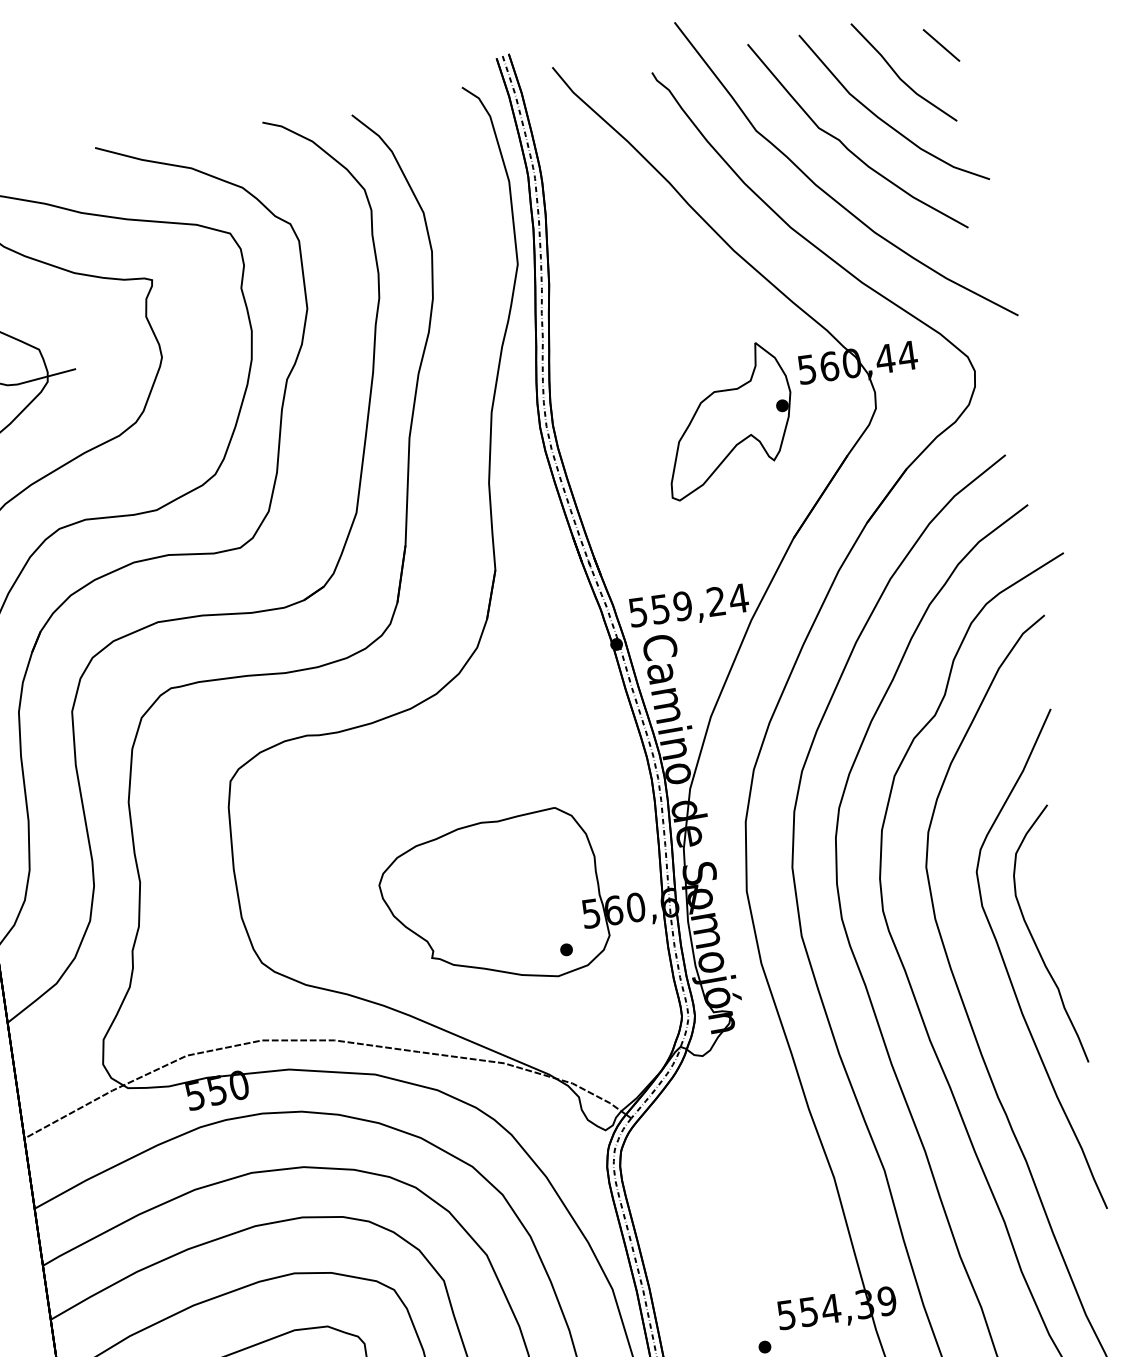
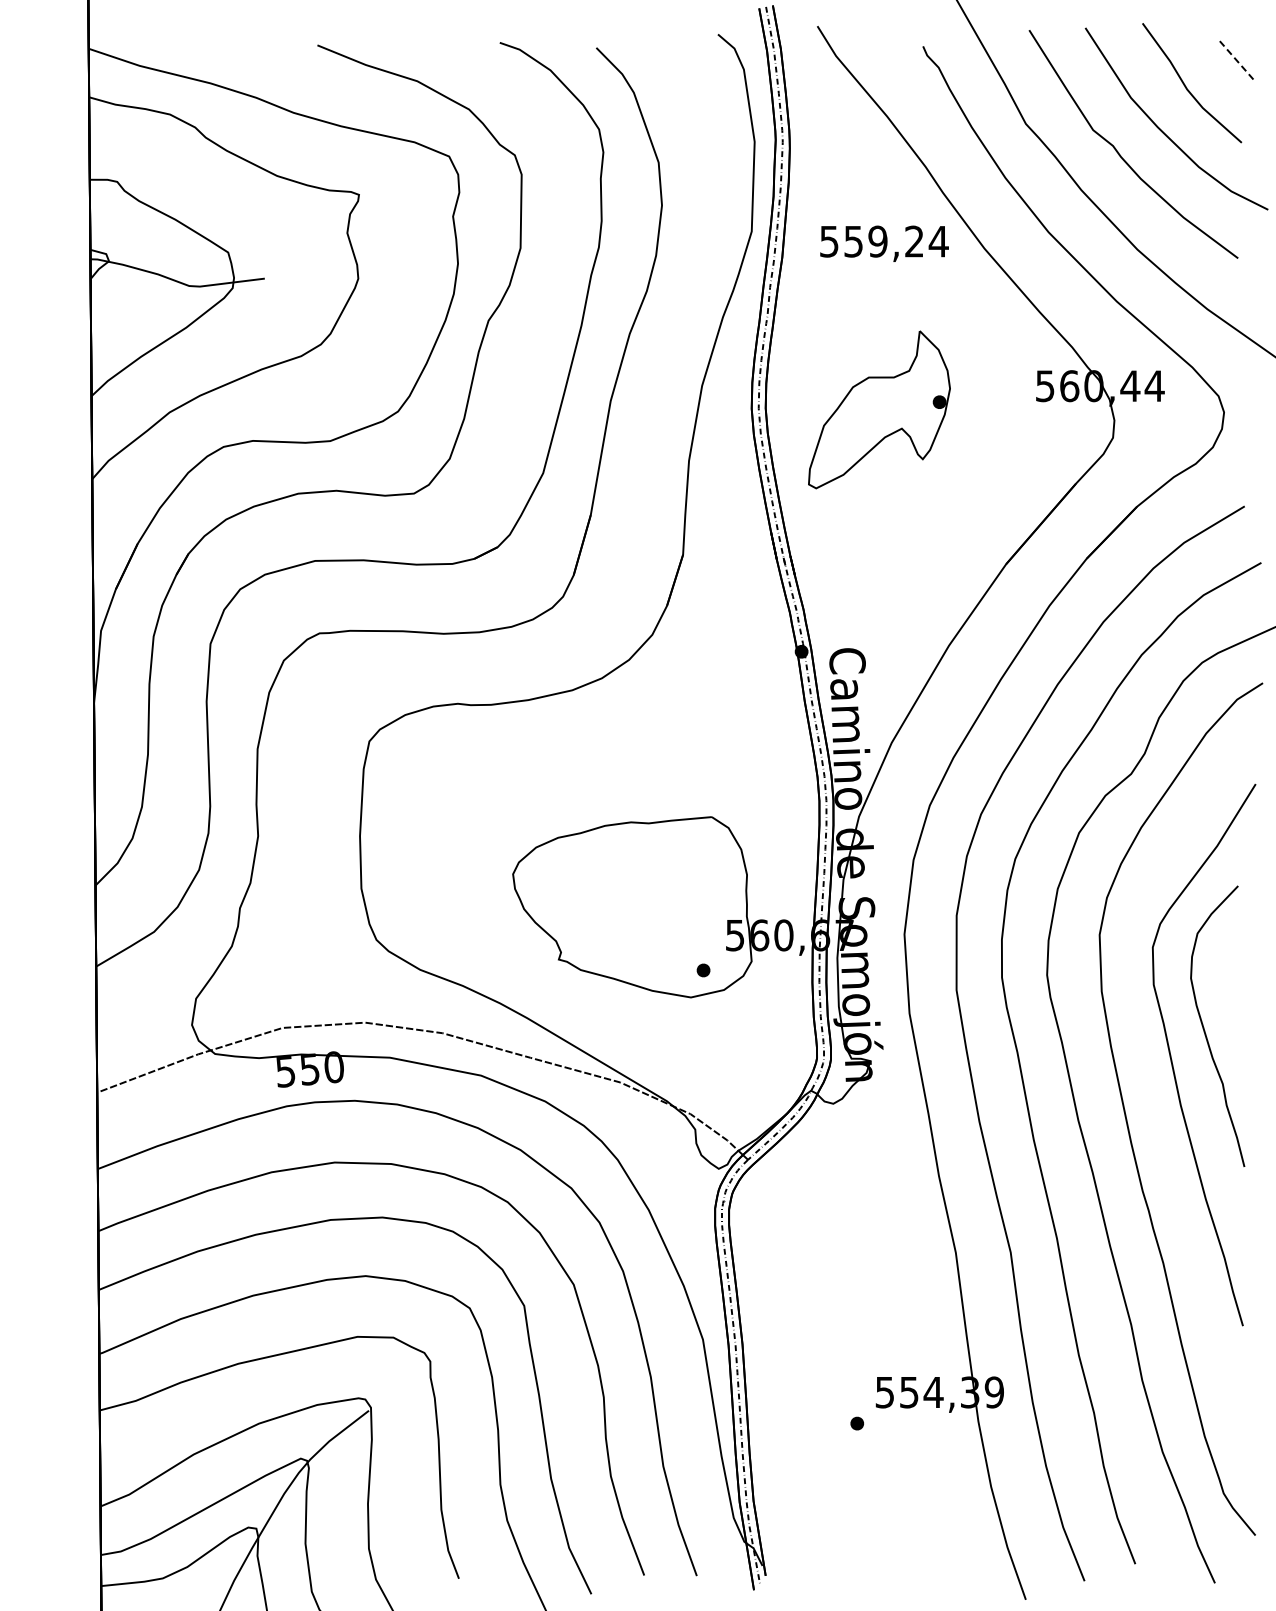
line: (940, 45) -> (1235, 59), solid -> dashed
part: (728, 420) -> (879, 409), moved
text: (689, 607) -> (884, 243), moved

